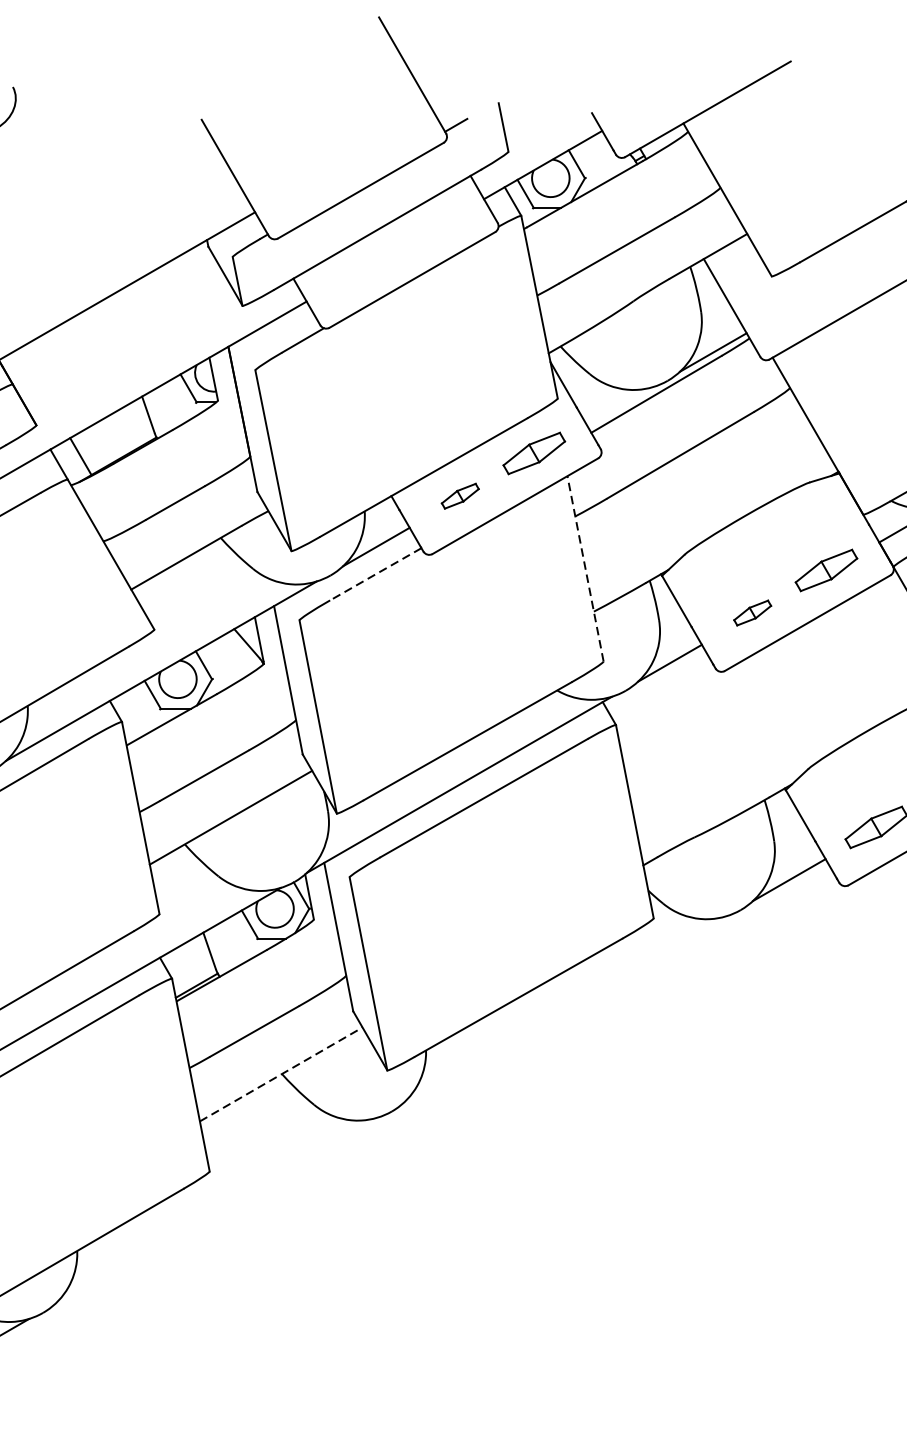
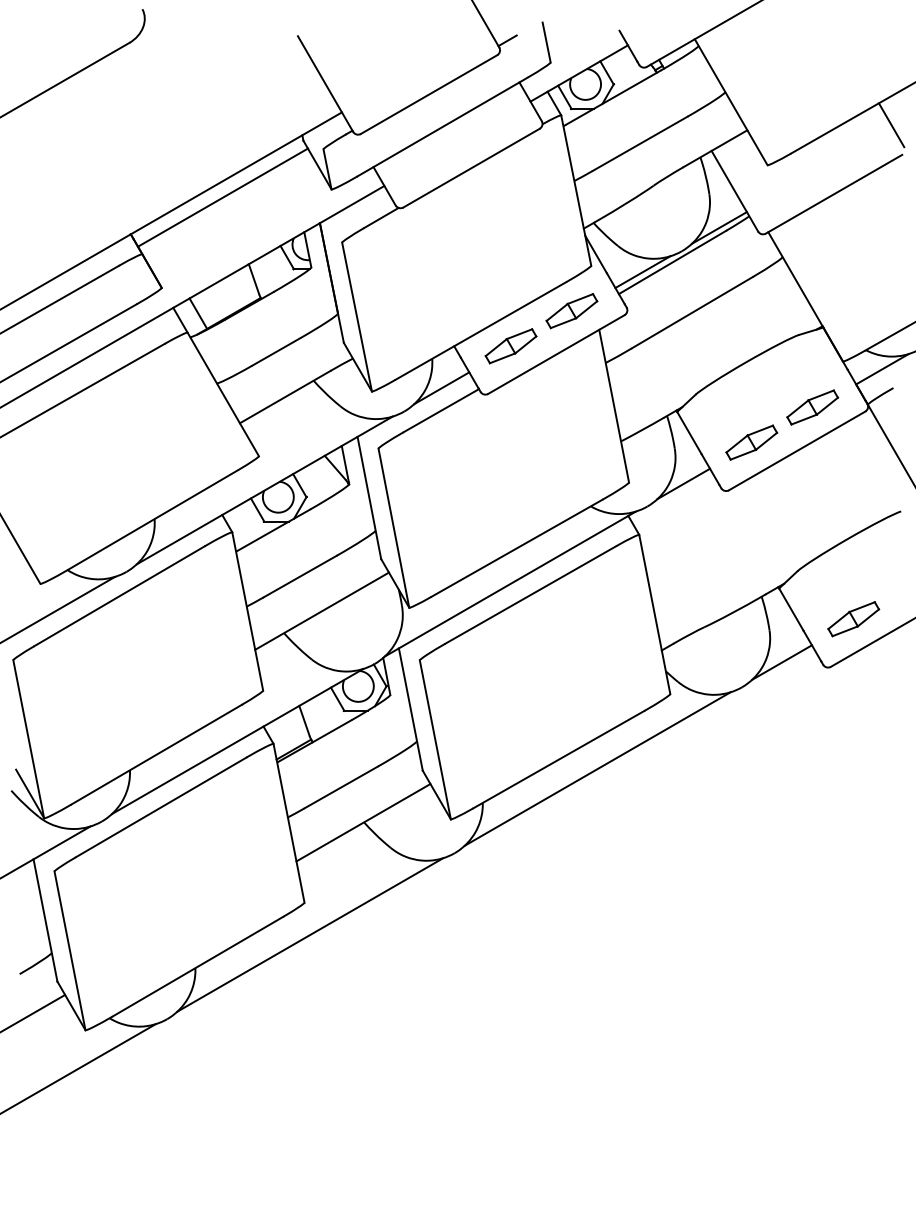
line: (110, 315) -> (222, 197), added
line: (619, 406) -> (642, 272), added
part: (459, 496) -> (510, 346), size x1.67
line: (585, 569) -> (614, 406), dashed -> solid
line: (374, 574) -> (440, 410), dashed -> solid
part: (752, 612) -> (751, 442), size x1.67
line: (565, 1008) -> (597, 768), added
line: (281, 1074) -> (363, 822), dashed -> solid
line: (216, 1210) -> (310, 934), added

